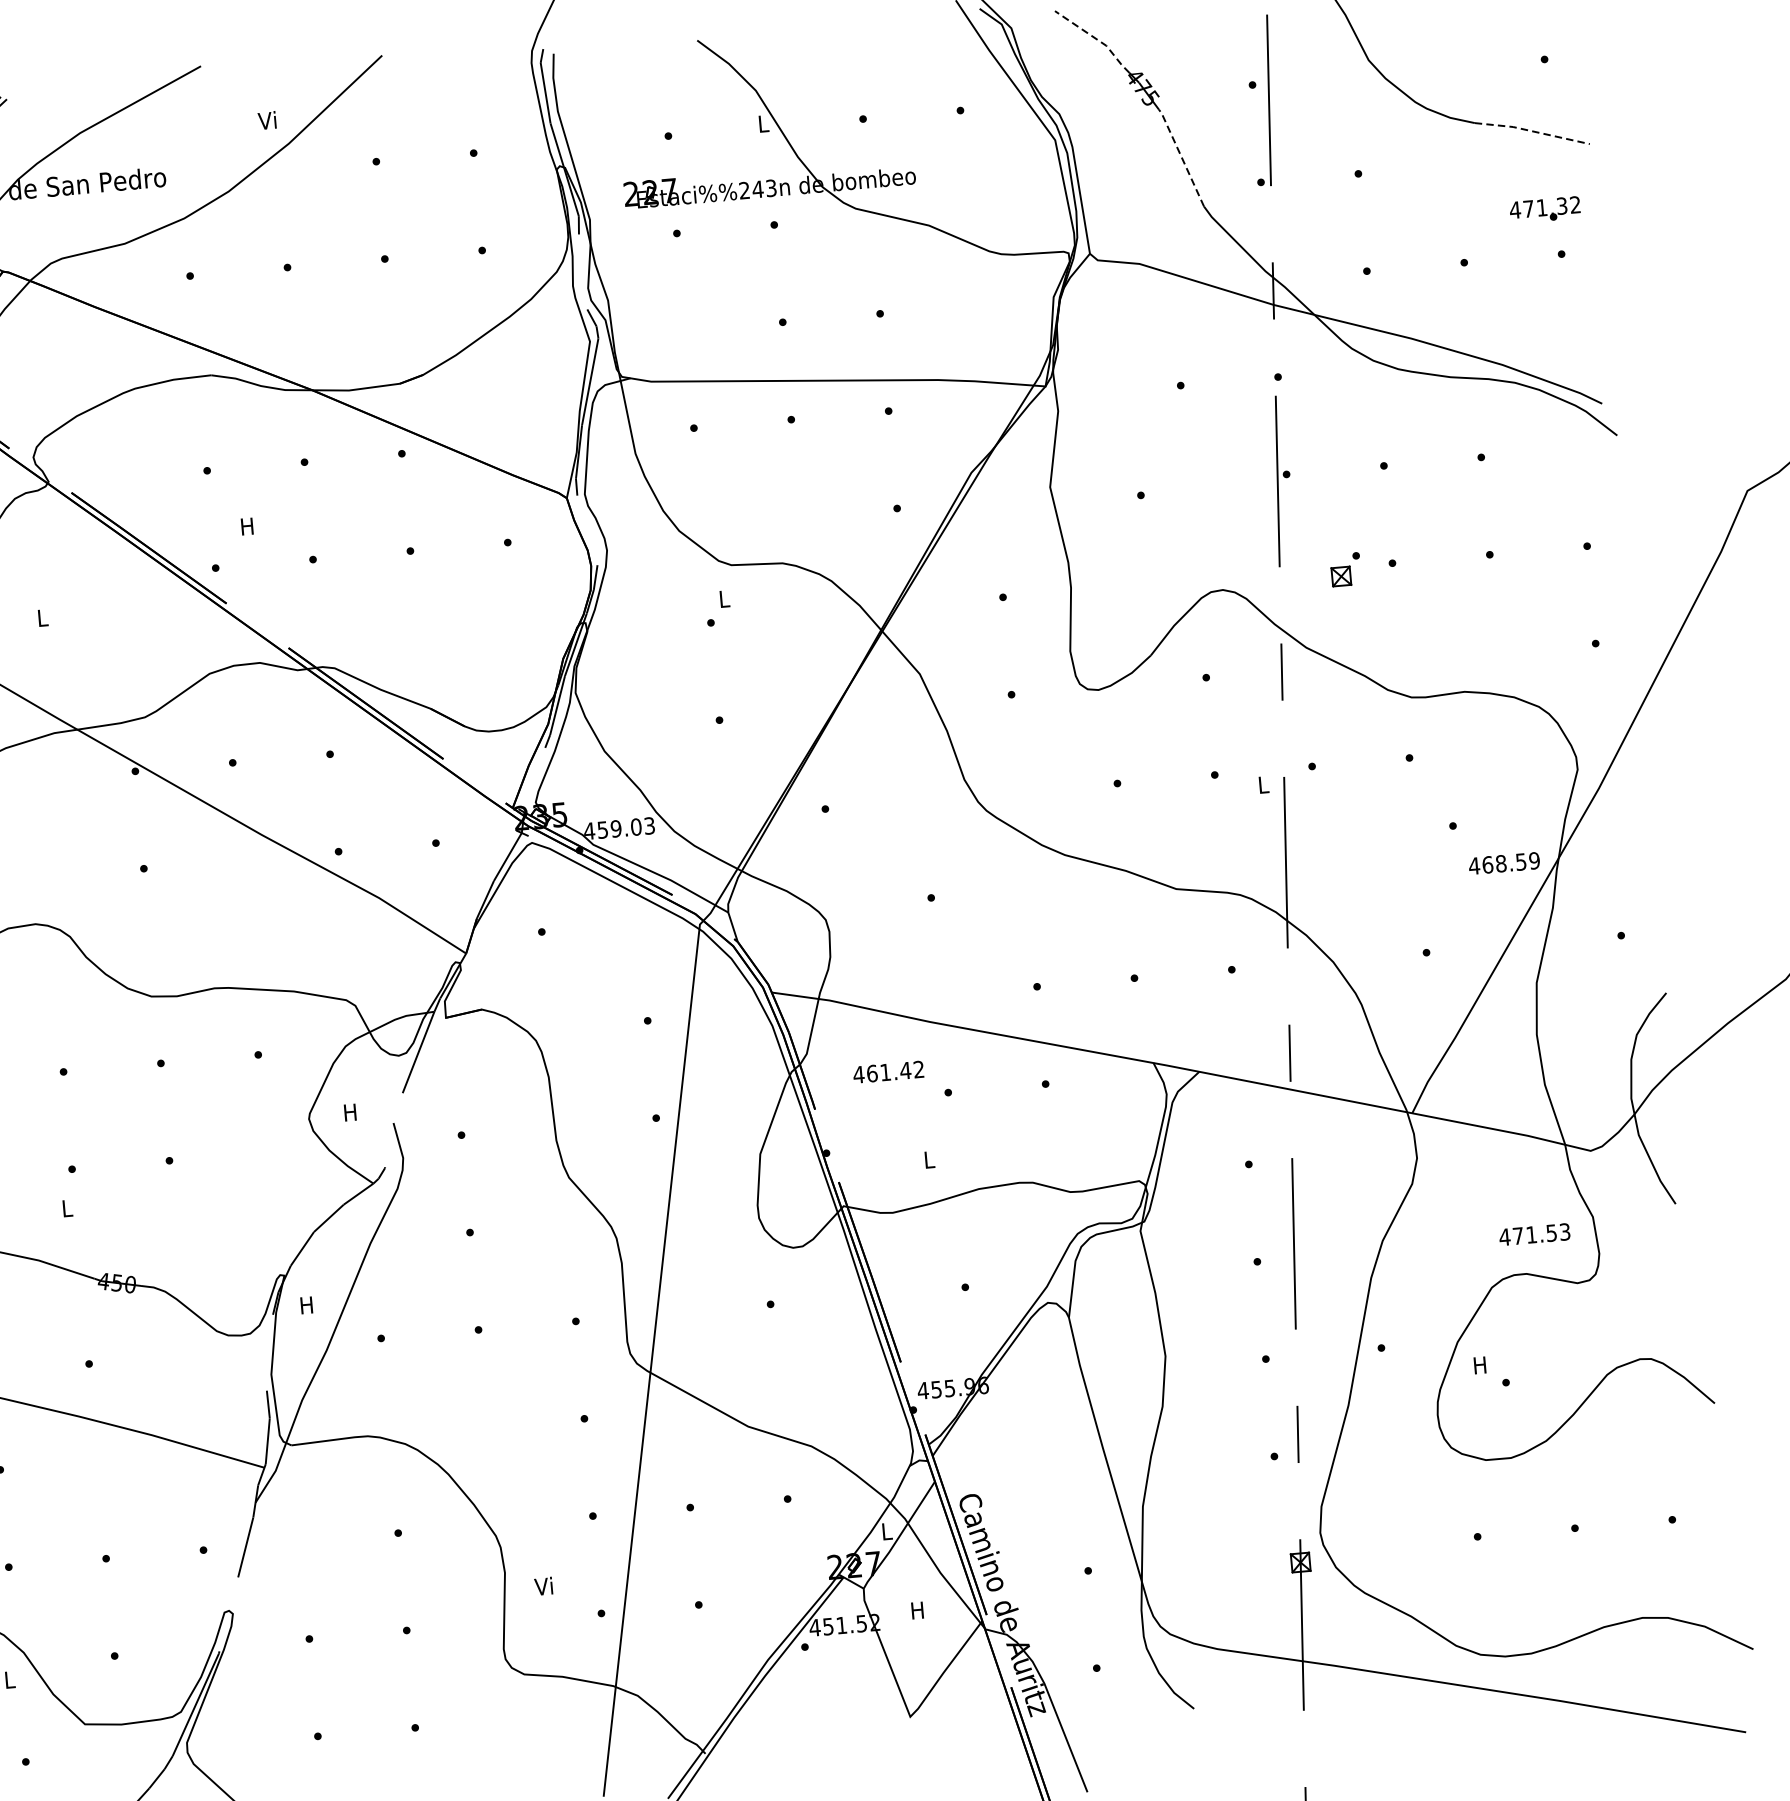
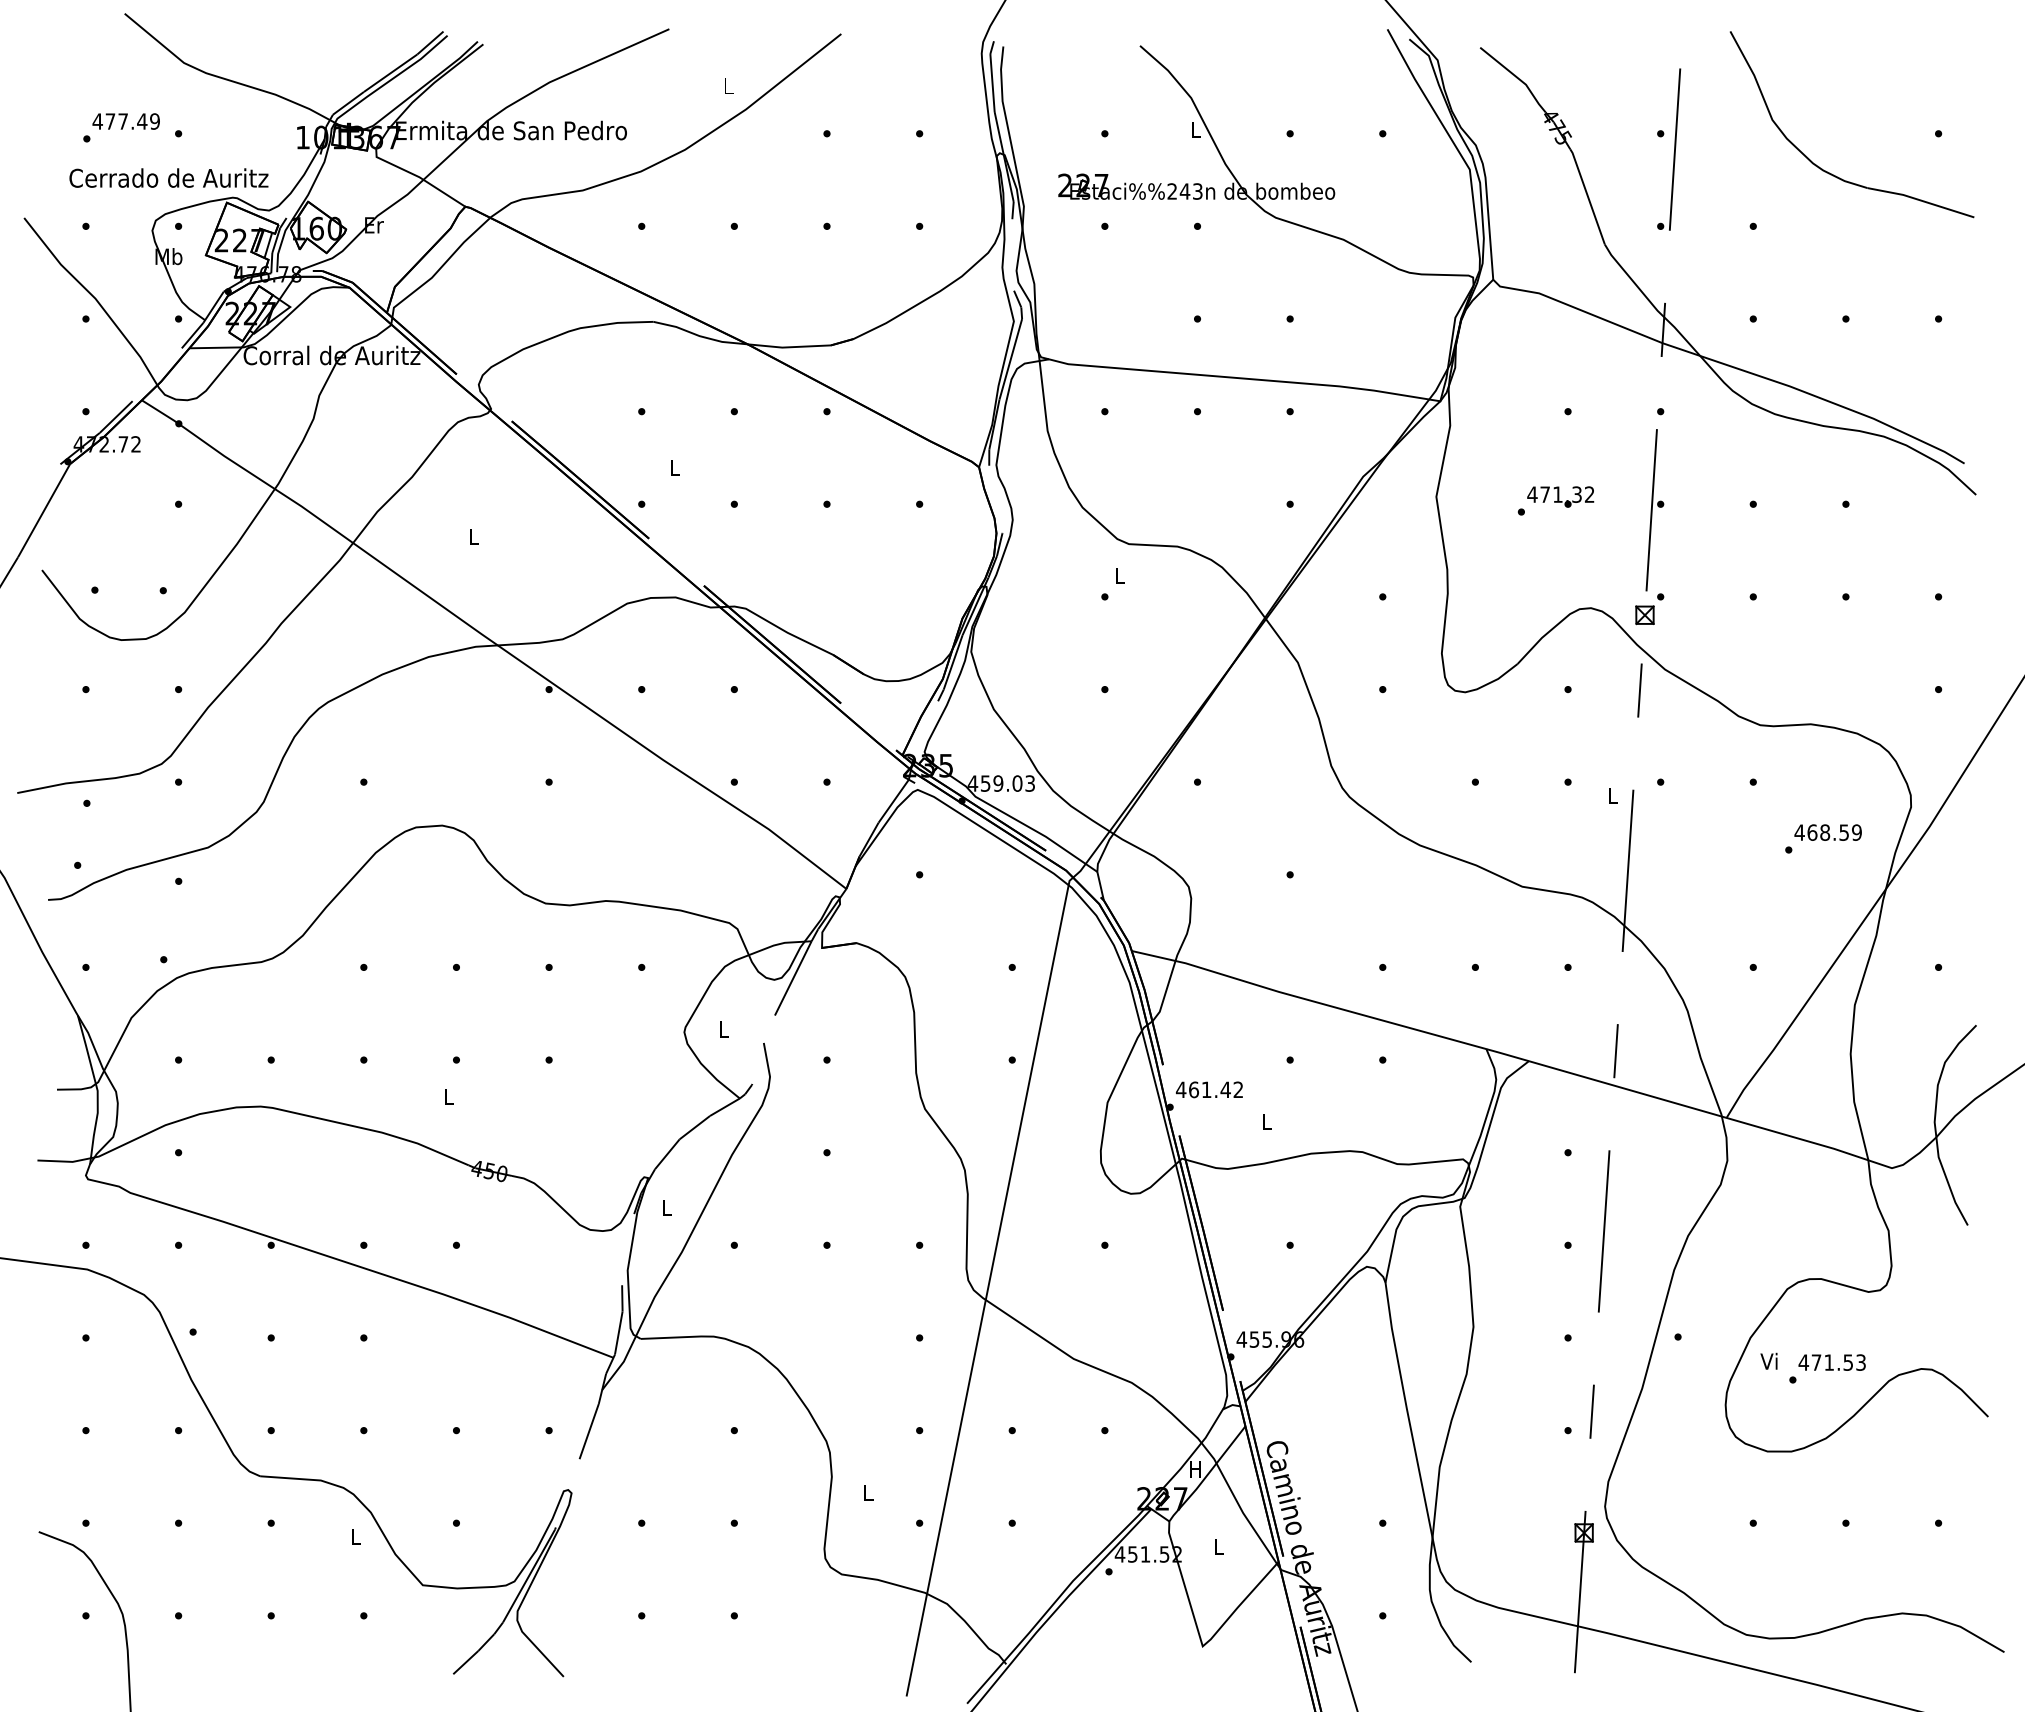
line: (1096, 39) -> (1517, 77), dashed -> solid
text: (266, 120) -> (726, 85), Vi -> L
line: (1532, 131) -> (1921, 200), dashed -> solid
line: (1181, 157) -> (1587, 196), dashed -> solid
text: (1544, 209) -> (1560, 496), moved
text: (246, 526) -> (674, 467), H -> L
part: (1345, 570) -> (1649, 609), moved
text: (1503, 863) -> (1827, 832), moved
text: (888, 1071) -> (1209, 1089), moved
text: (349, 1112) -> (723, 1029), H -> L
text: (1533, 1234) -> (1831, 1362), moved
text: (306, 1304) -> (666, 1207), H -> L
text: (1478, 1364) -> (1768, 1360), H -> Vi
text: (886, 1531) -> (1195, 1469), L -> H
text: (542, 1586) -> (866, 1492), Vi -> L
text: (917, 1610) -> (1218, 1546), H -> L

